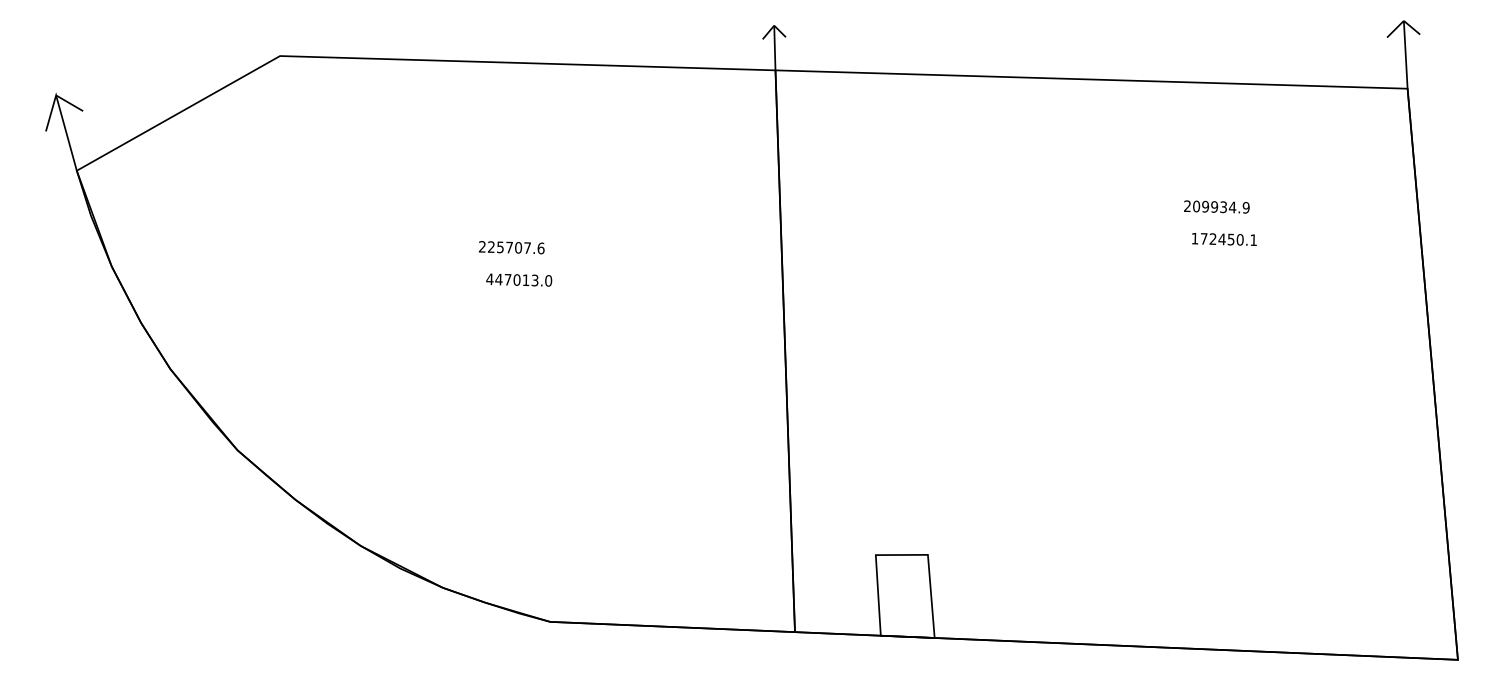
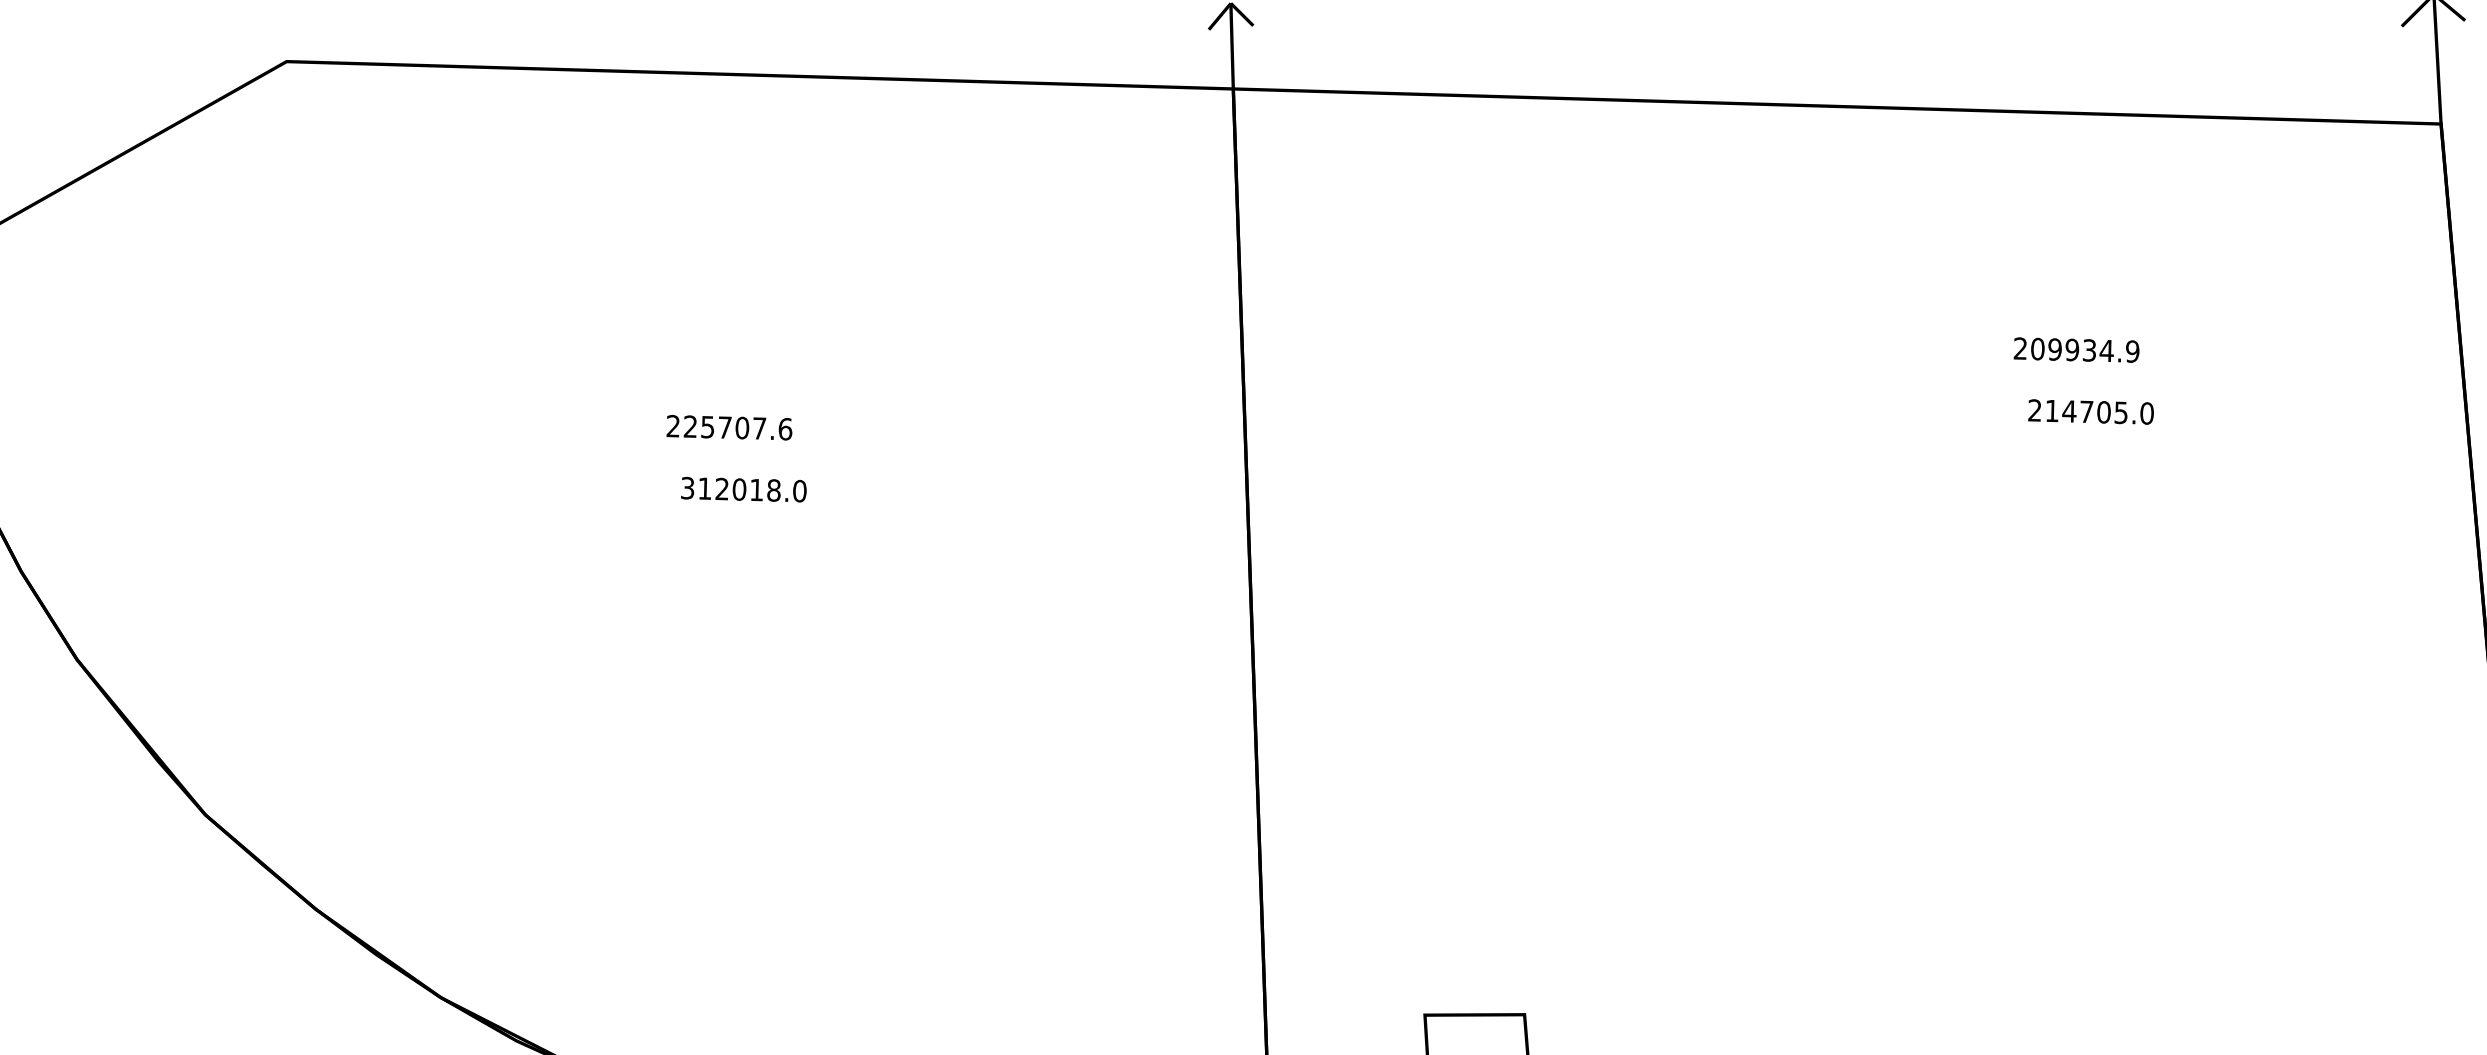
text: (1224, 239) -> (2091, 412), 172450.1 -> 214705.0
text: (512, 279) -> (730, 488), 447013.0 -> 312018.0

